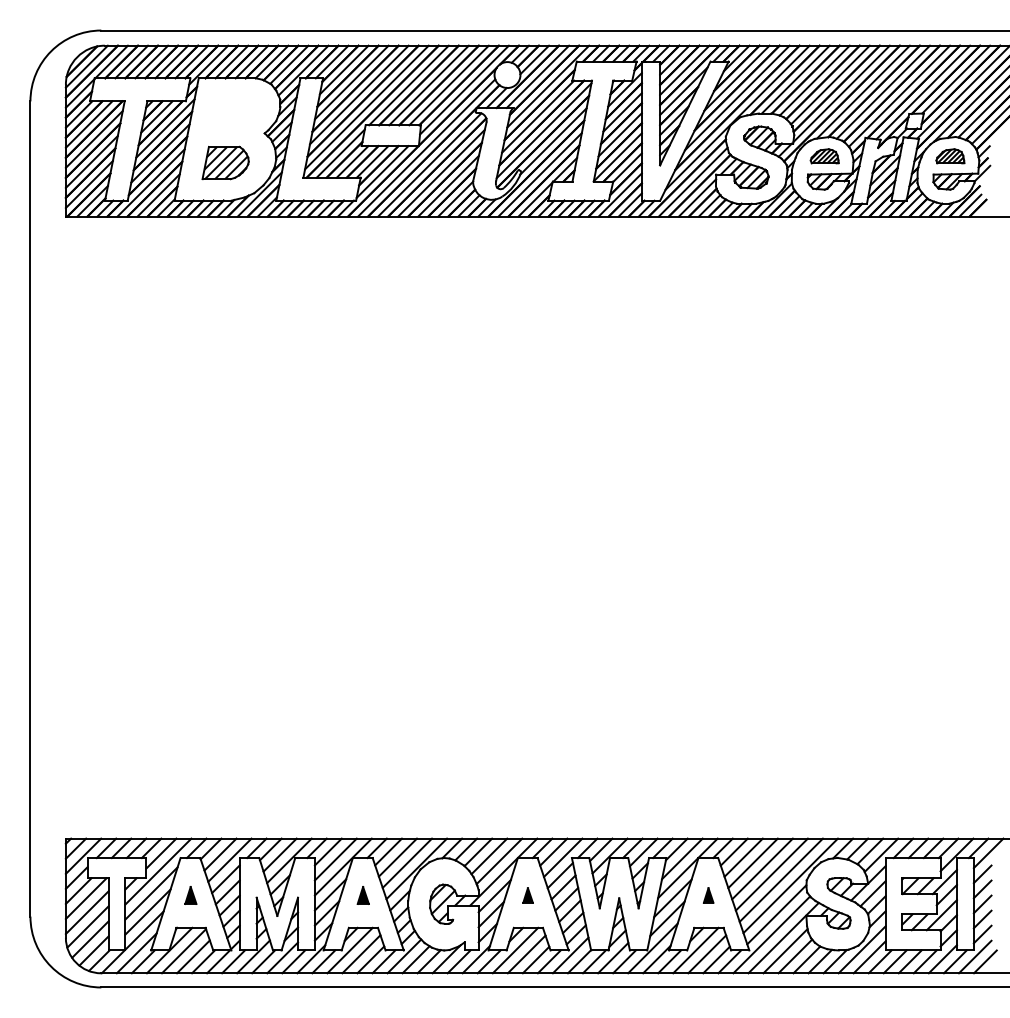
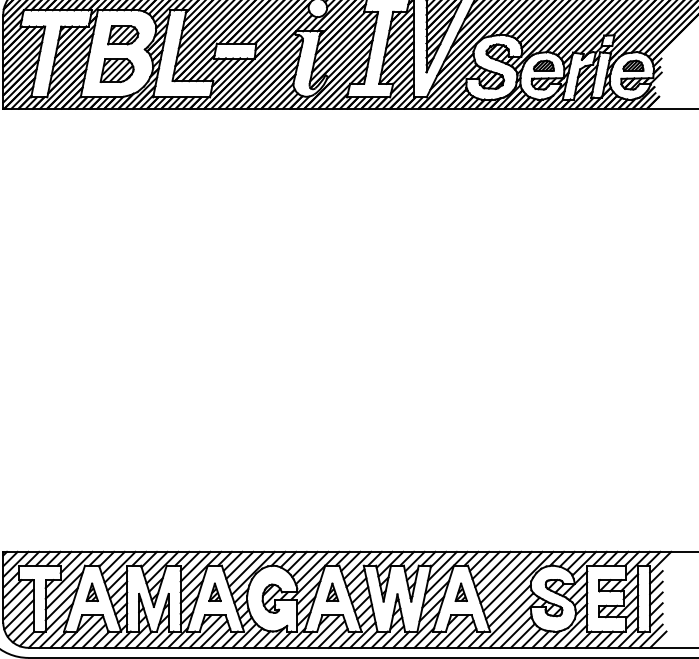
part: (234, 113) -> (123, 35), added
part: (190, 895) -> (92, 592), size x1.43
part: (363, 895) -> (215, 592), size x1.43
part: (527, 895) -> (332, 592), size x1.67
part: (708, 895) -> (461, 592), size x1.67

